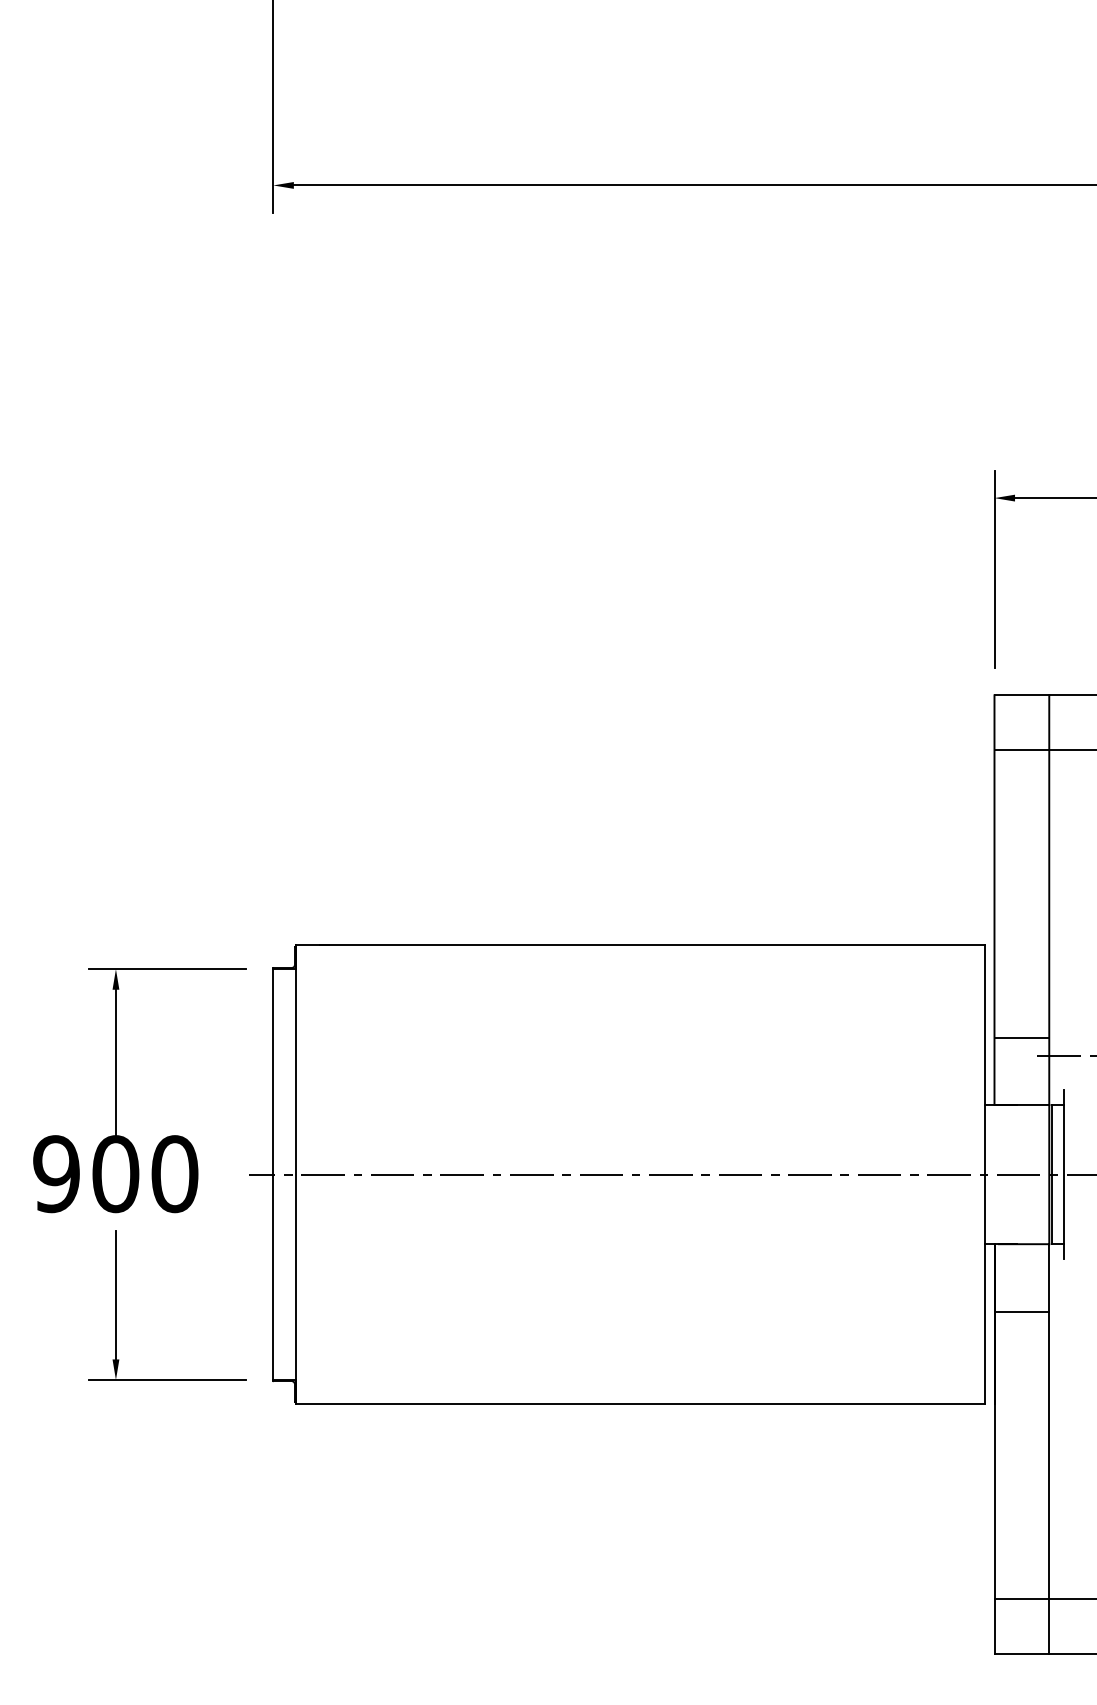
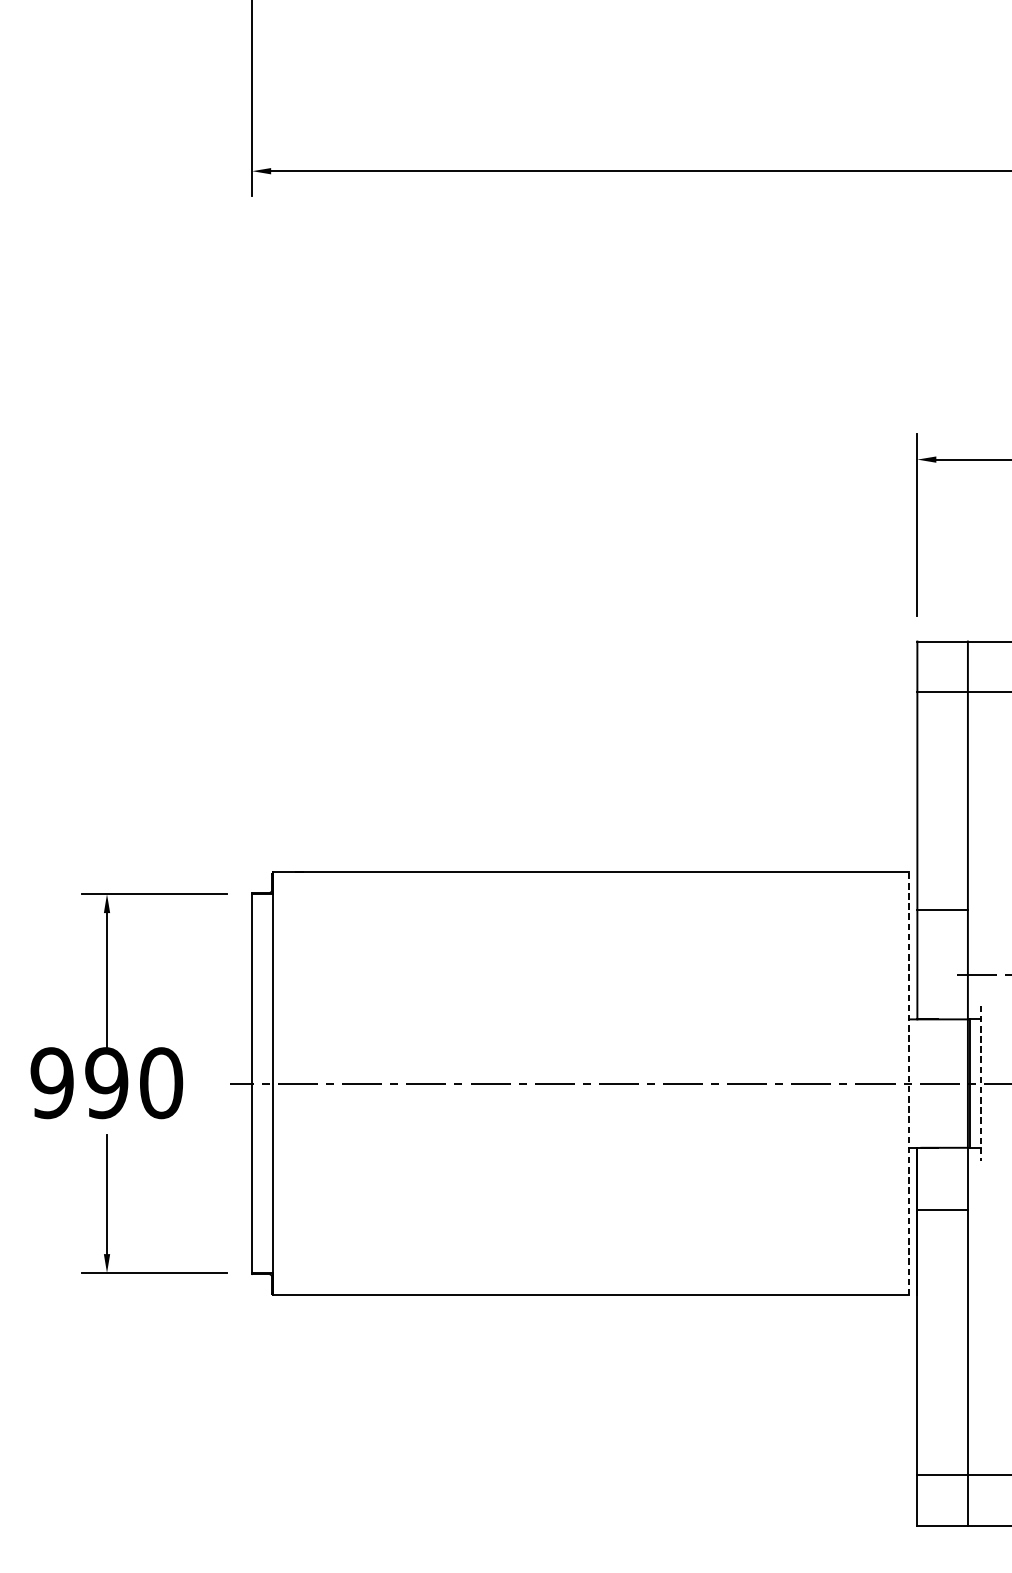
line: (1021, 1037) -> (942, 910), moved
text: (115, 1174) -> (106, 1083), 900 -> 990
line: (985, 1174) -> (909, 1083), solid -> dashed
line: (1063, 1175) -> (981, 1084), solid -> dashed

